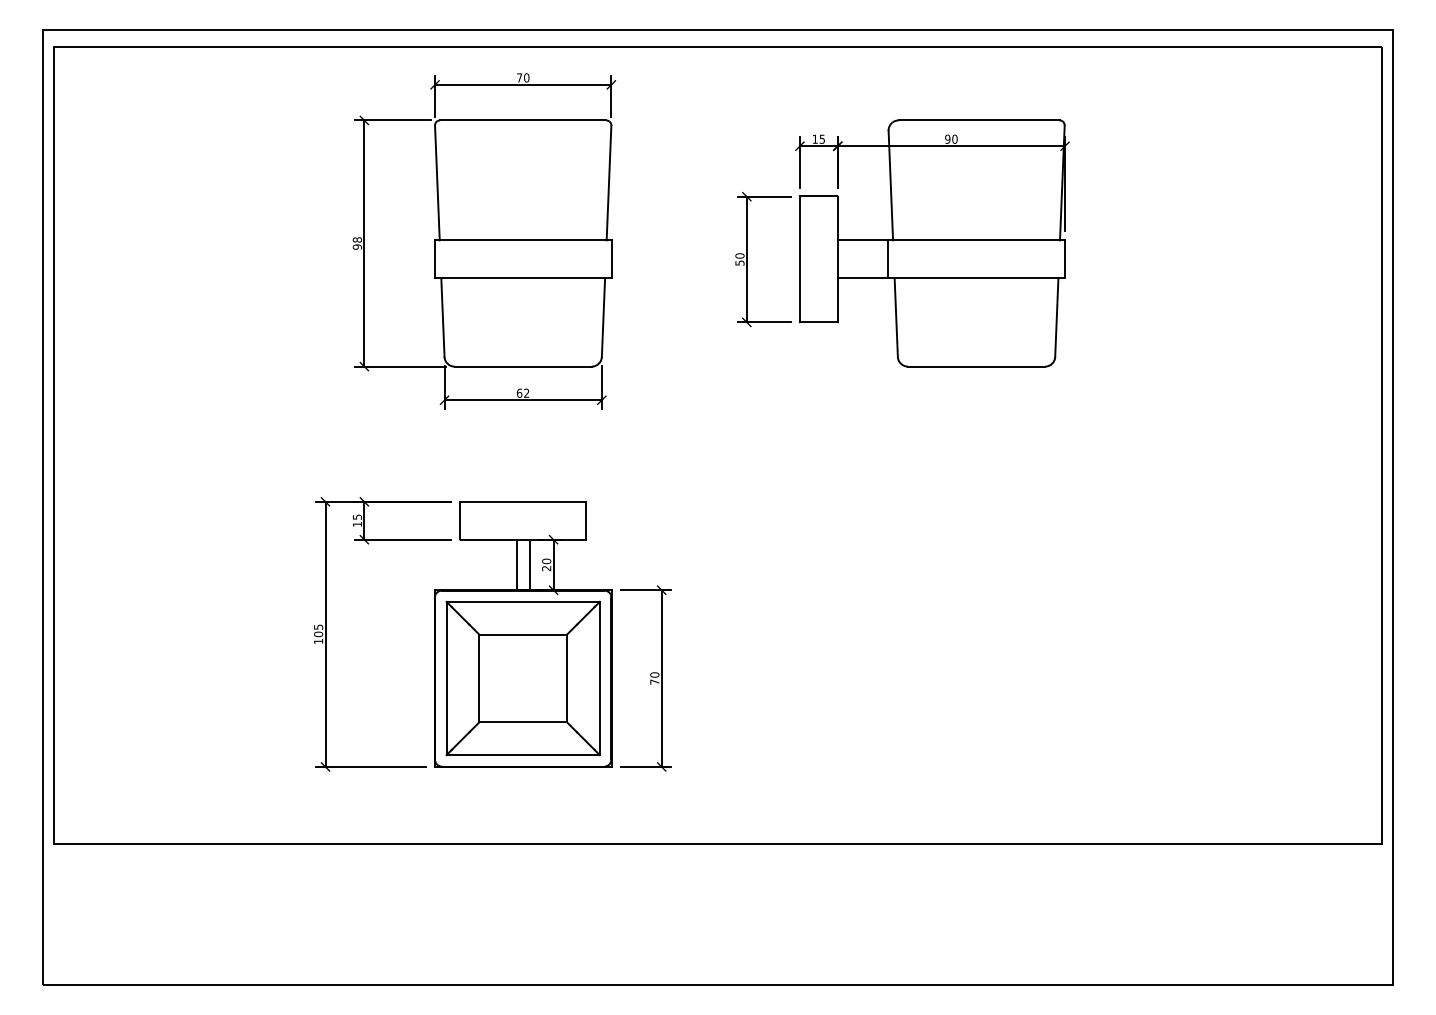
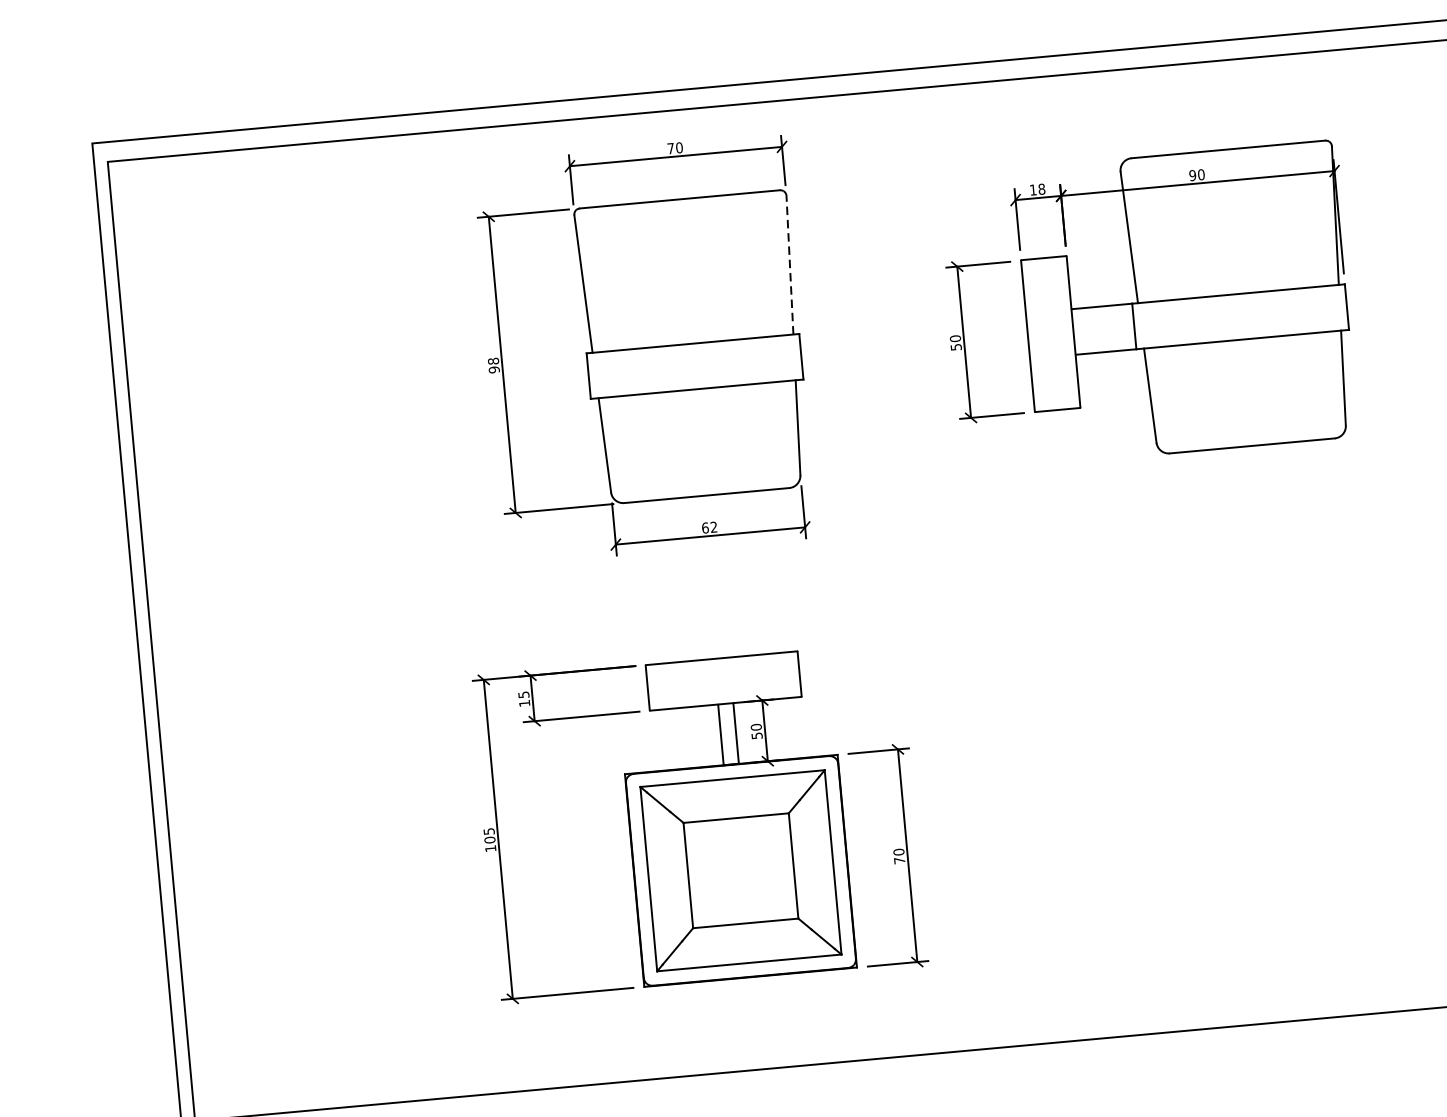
text: (822, 138) -> (1041, 188), 15 -> 18
line: (609, 182) -> (790, 264), solid -> dashed
text: (546, 568) -> (756, 735), 20 -> 50

